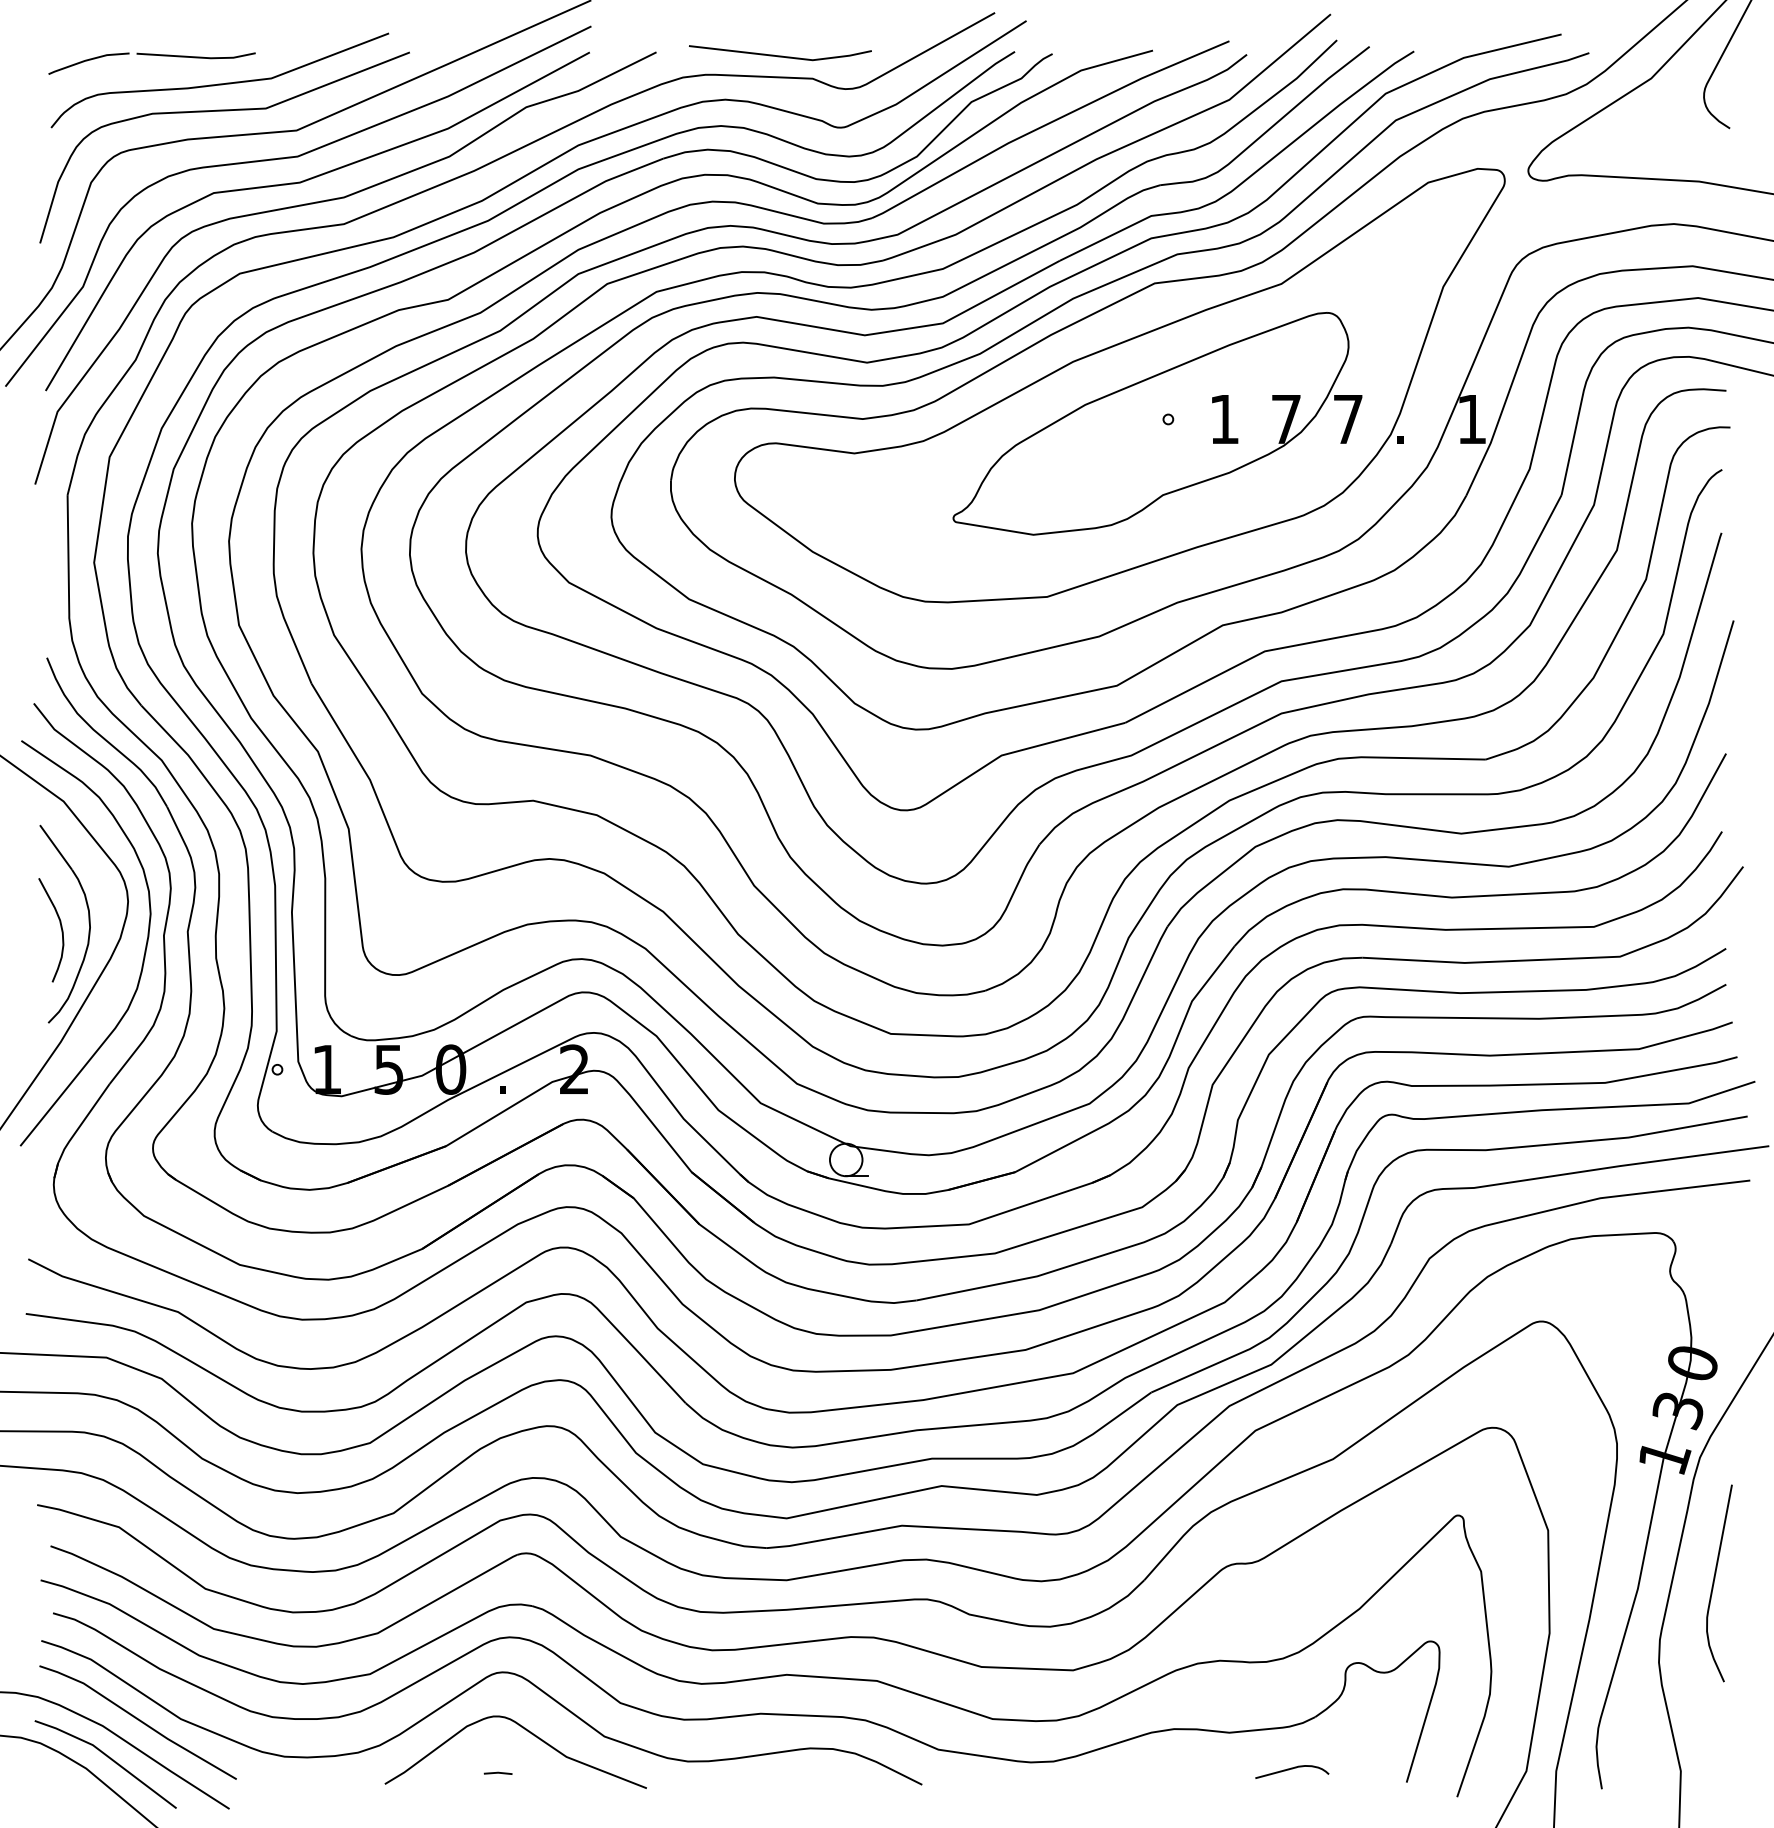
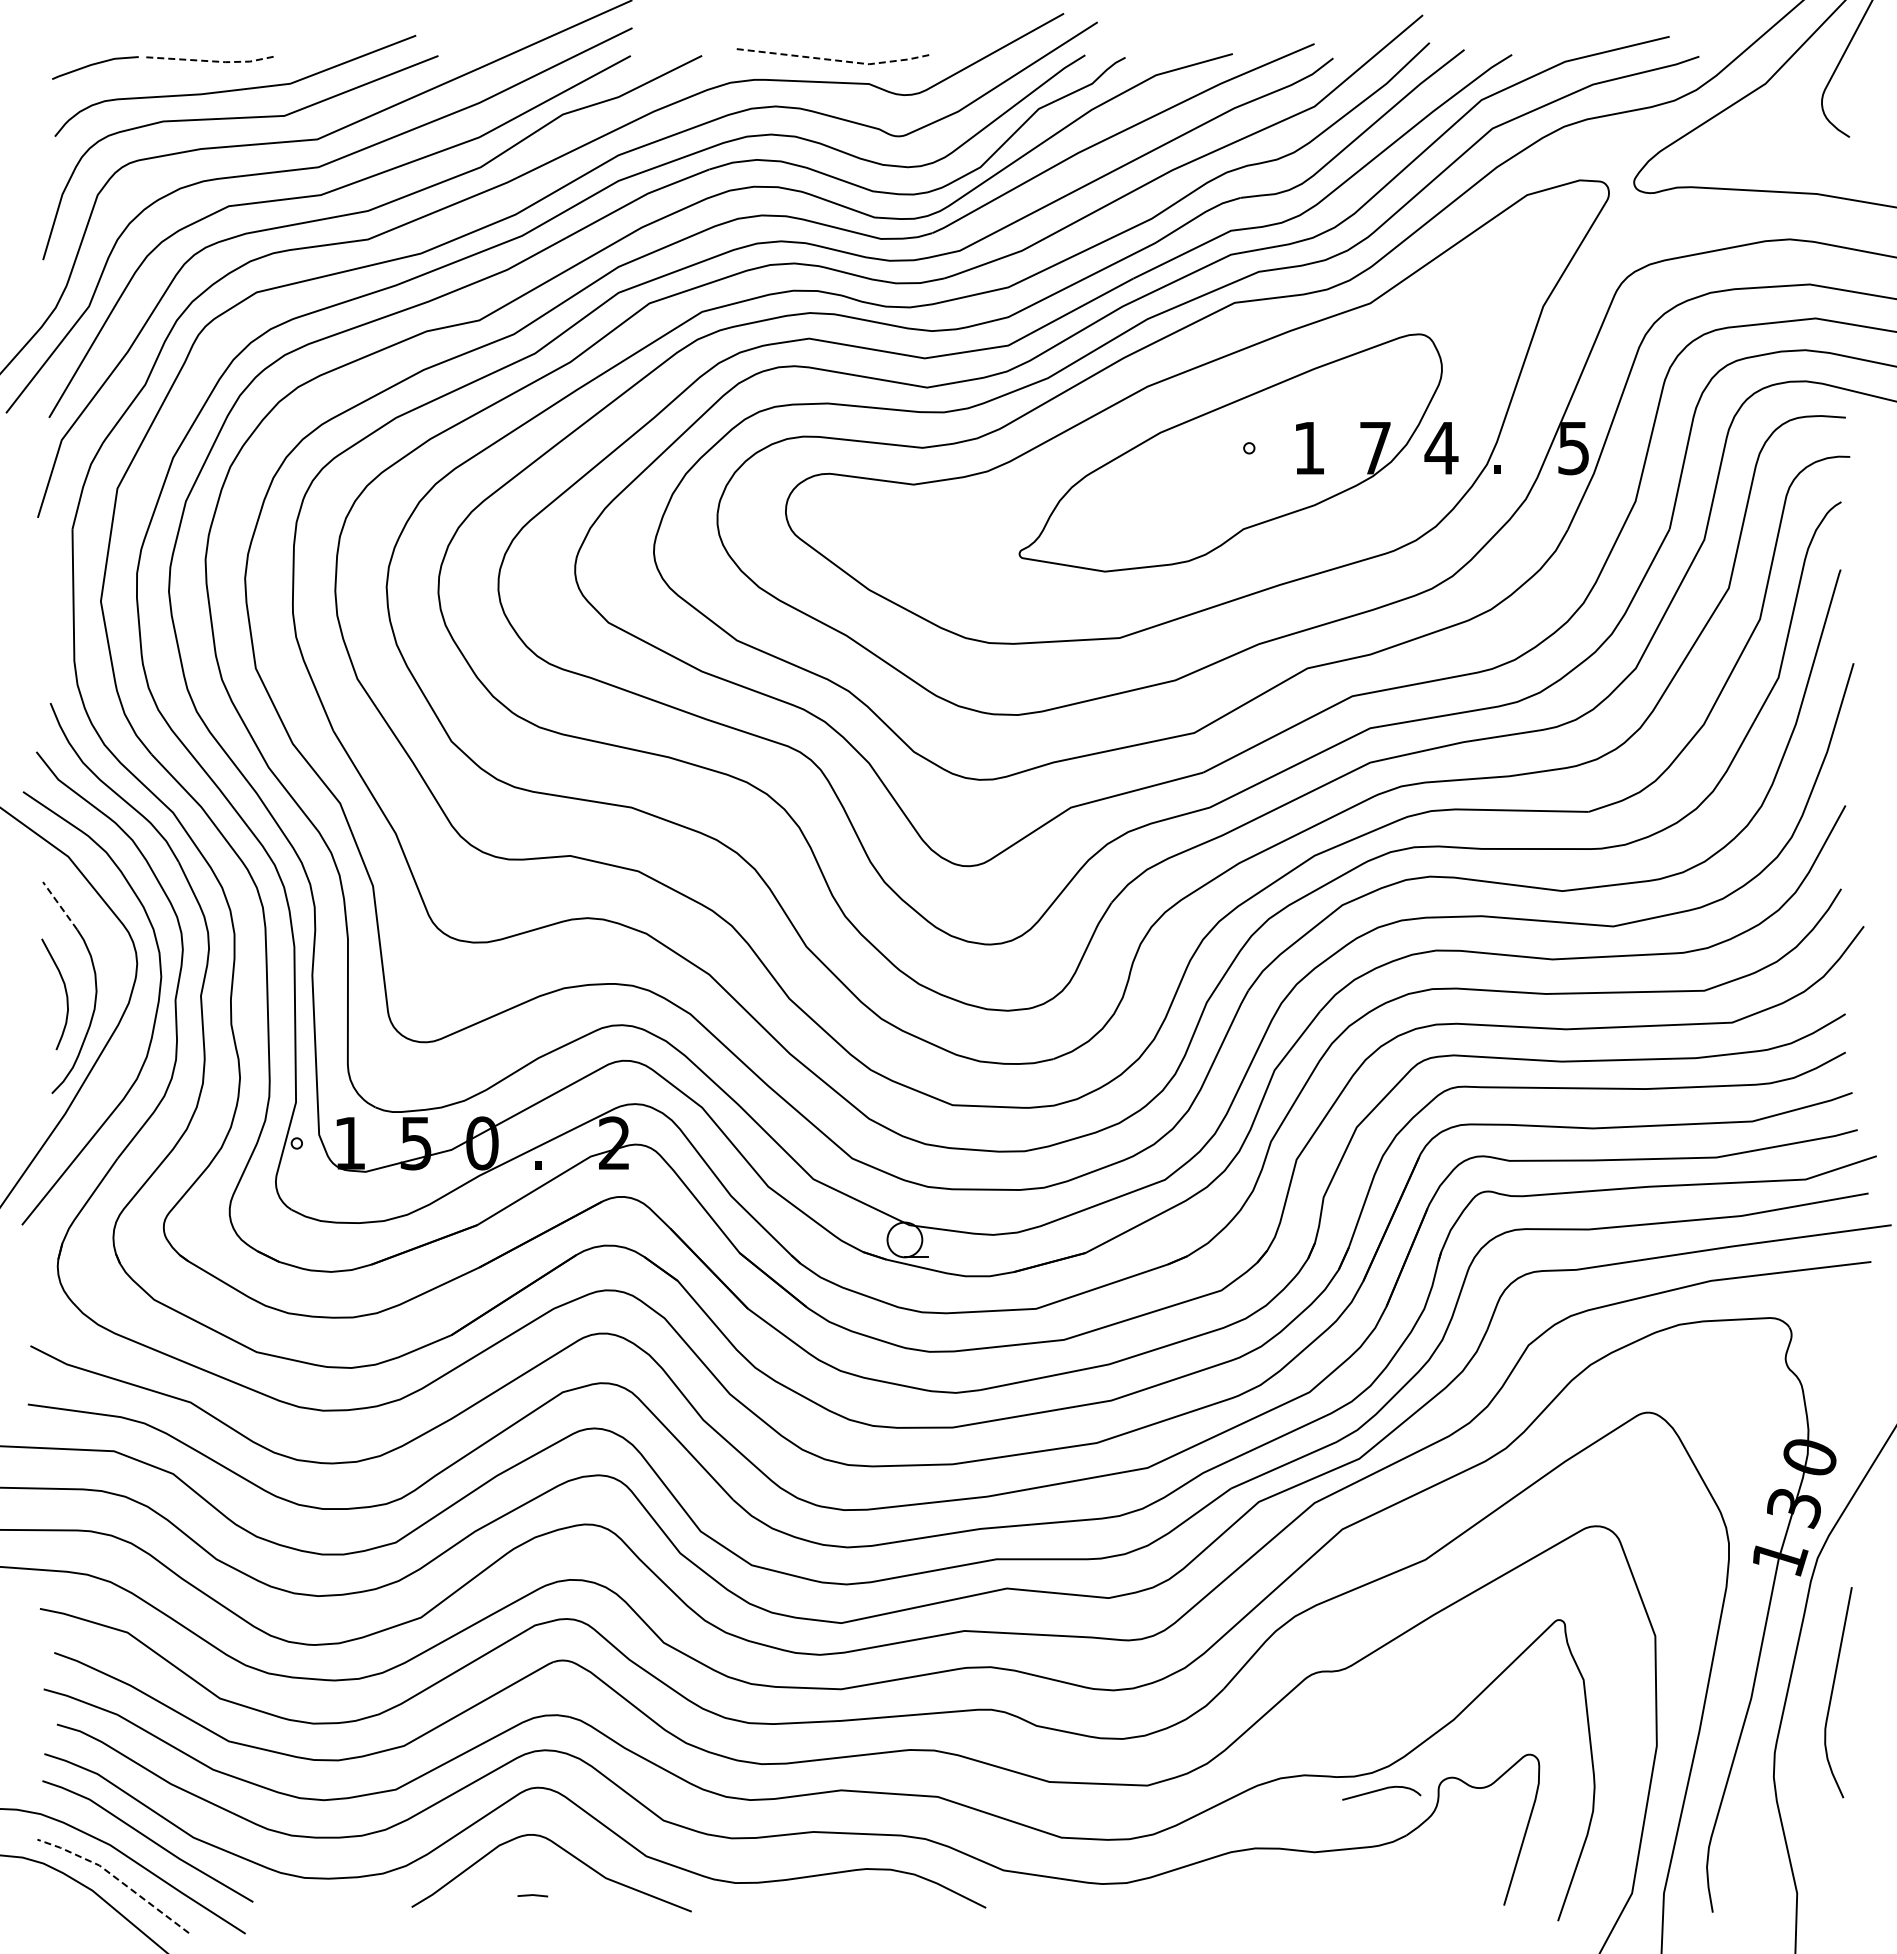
line: (782, 56) -> (836, 60), solid -> dashed
line: (197, 57) -> (211, 61), solid -> dashed
text: (1348, 419) -> (1441, 448), 7 -> 4
text: (1471, 419) -> (1573, 448), 1 -> 5
line: (55, 847) -> (59, 905), solid -> dashed
line: (108, 1757) -> (116, 1878), solid -> dashed
curve: (1292, 1769) -> (1381, 1790), moved

